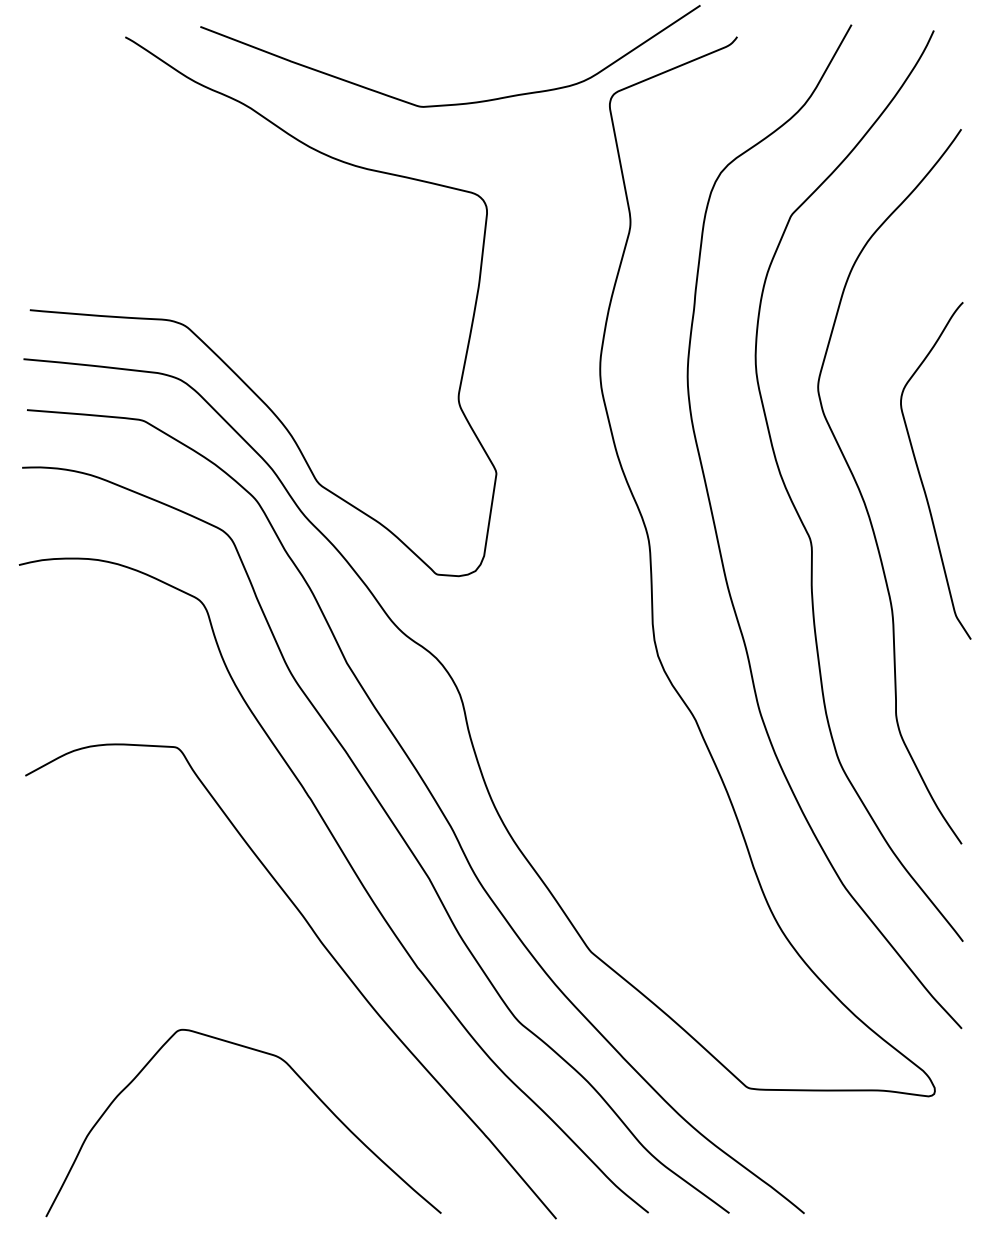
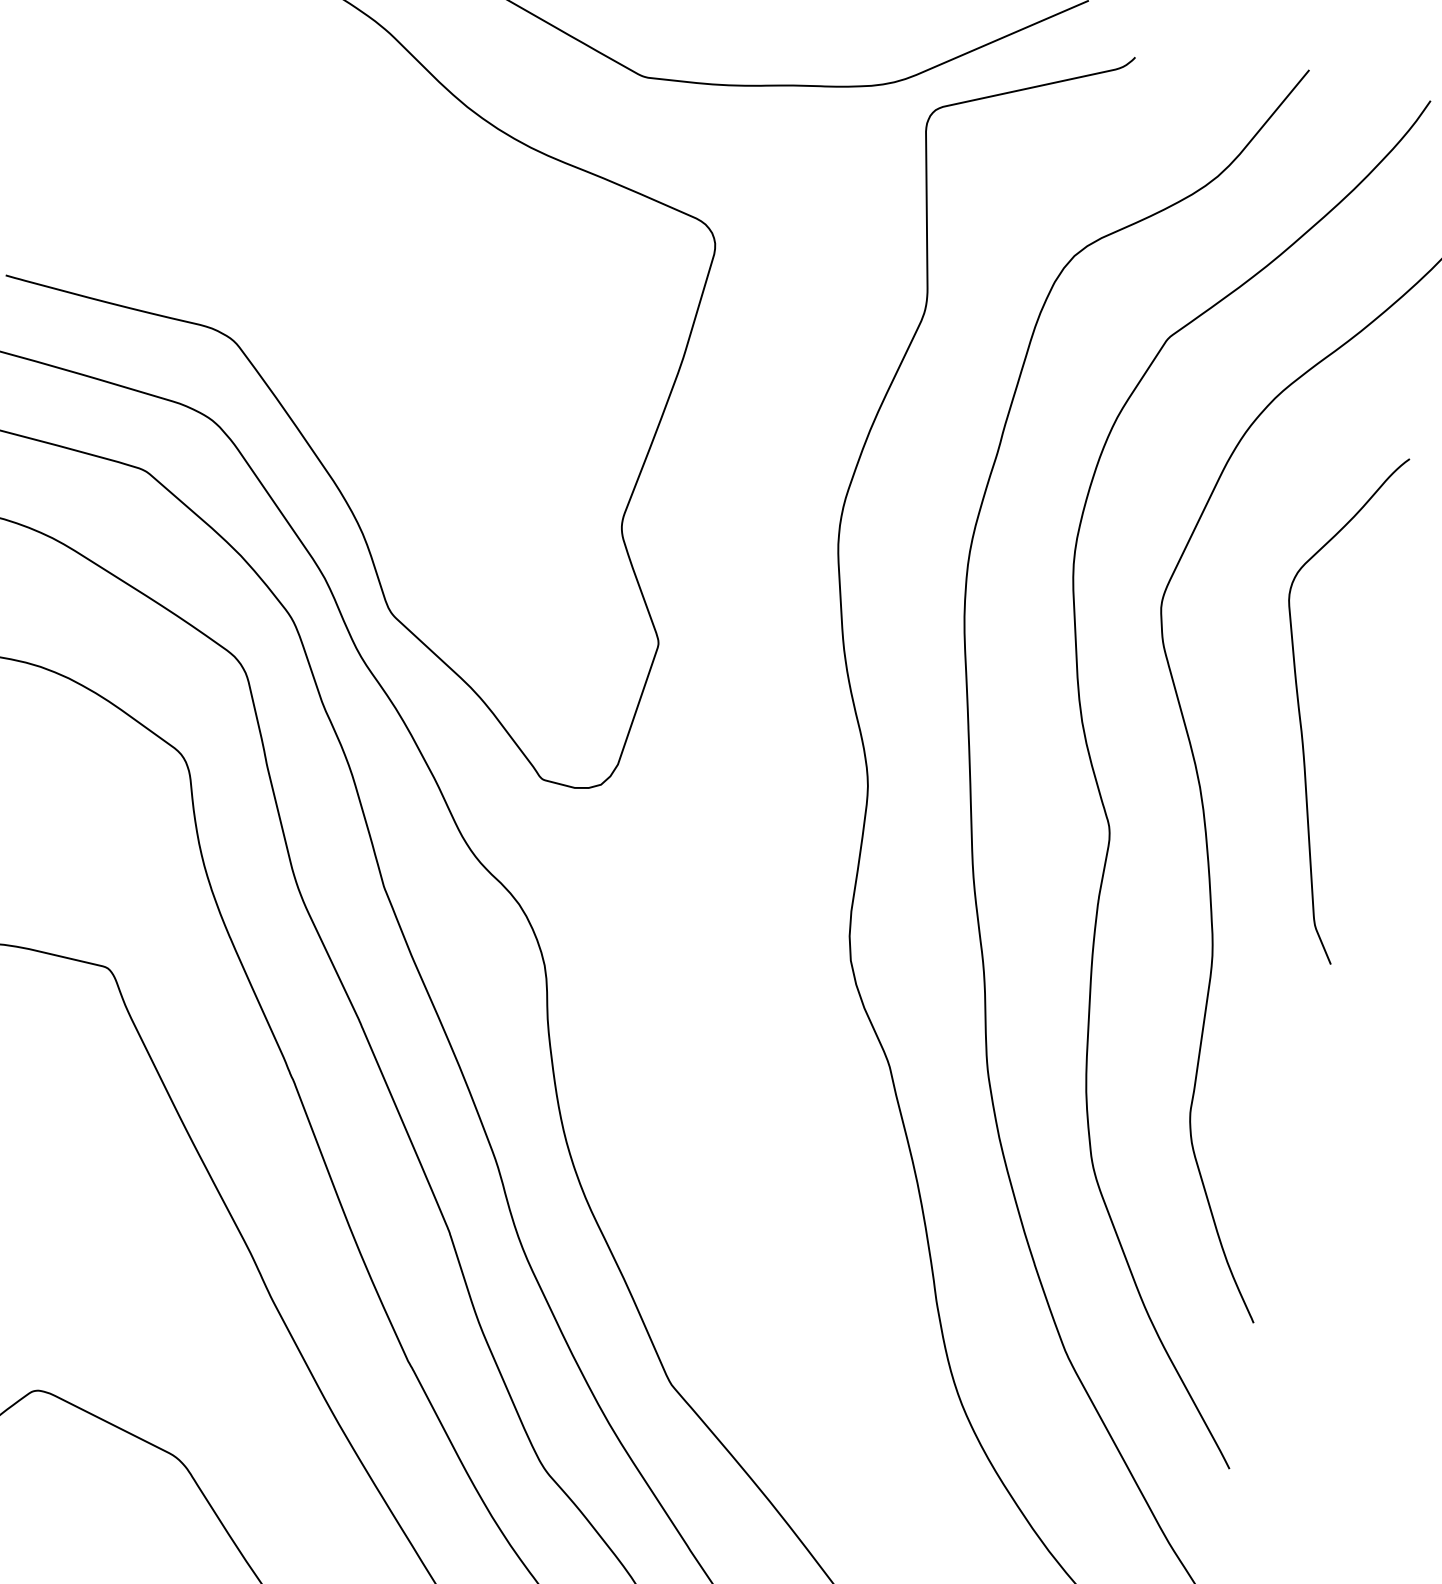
curve: (921, 476) -> (1300, 707), moved

